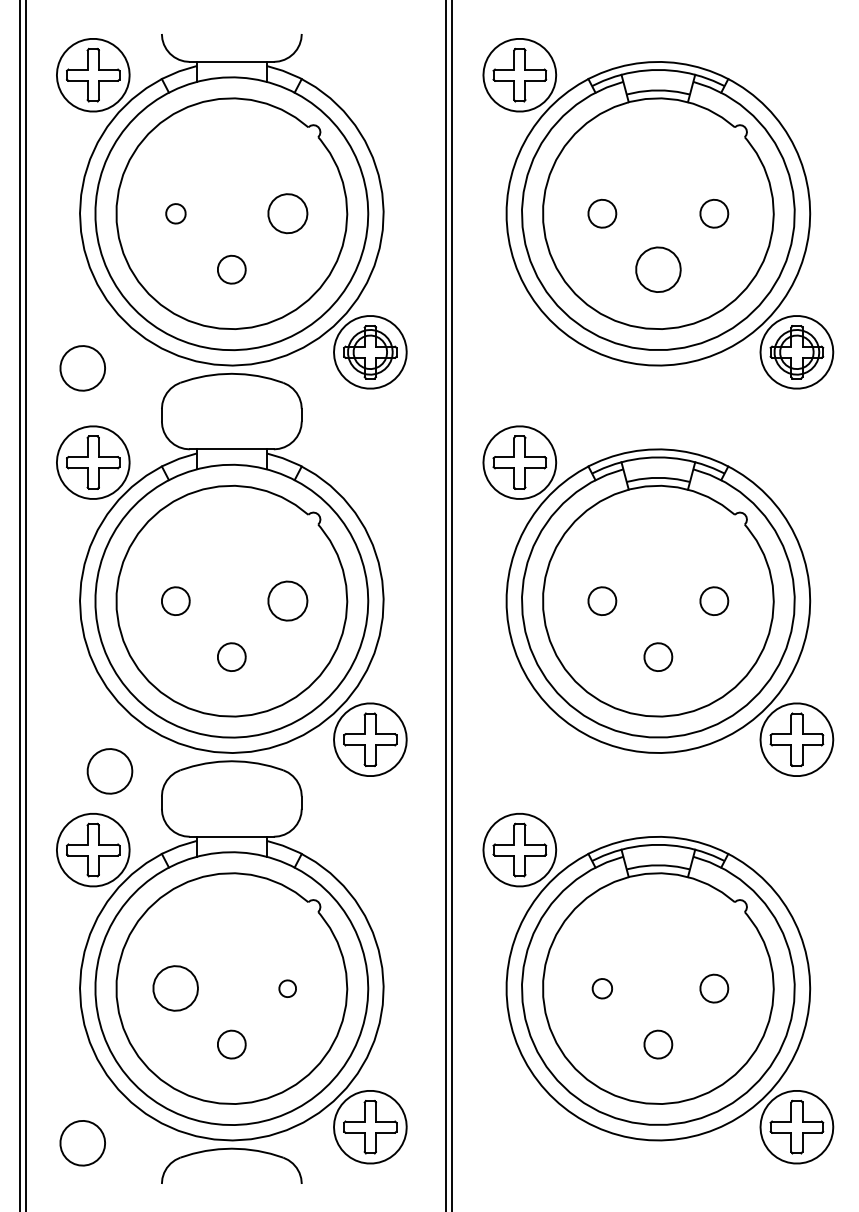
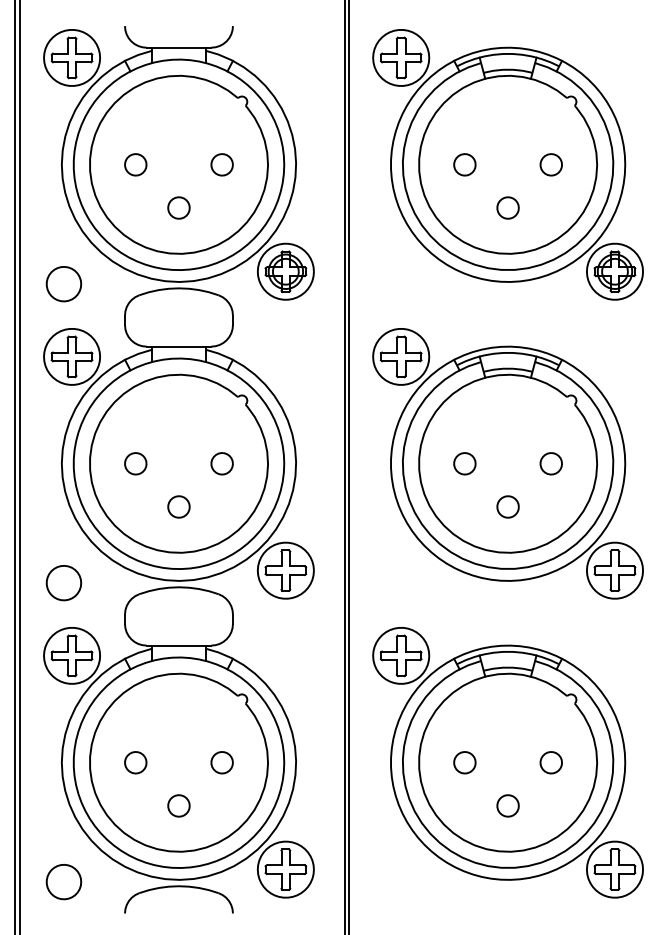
part: (175, 213) -> (135, 164), size x1.43
part: (286, 213) -> (221, 164), size x0.71
part: (657, 269) -> (507, 207), size x0.62
part: (286, 600) -> (221, 463), size x0.71
part: (109, 771) -> (63, 583), moved
part: (175, 988) -> (135, 762), size x0.62
part: (286, 988) -> (221, 762), size x1.67
part: (601, 988) -> (464, 762), size x1.43

